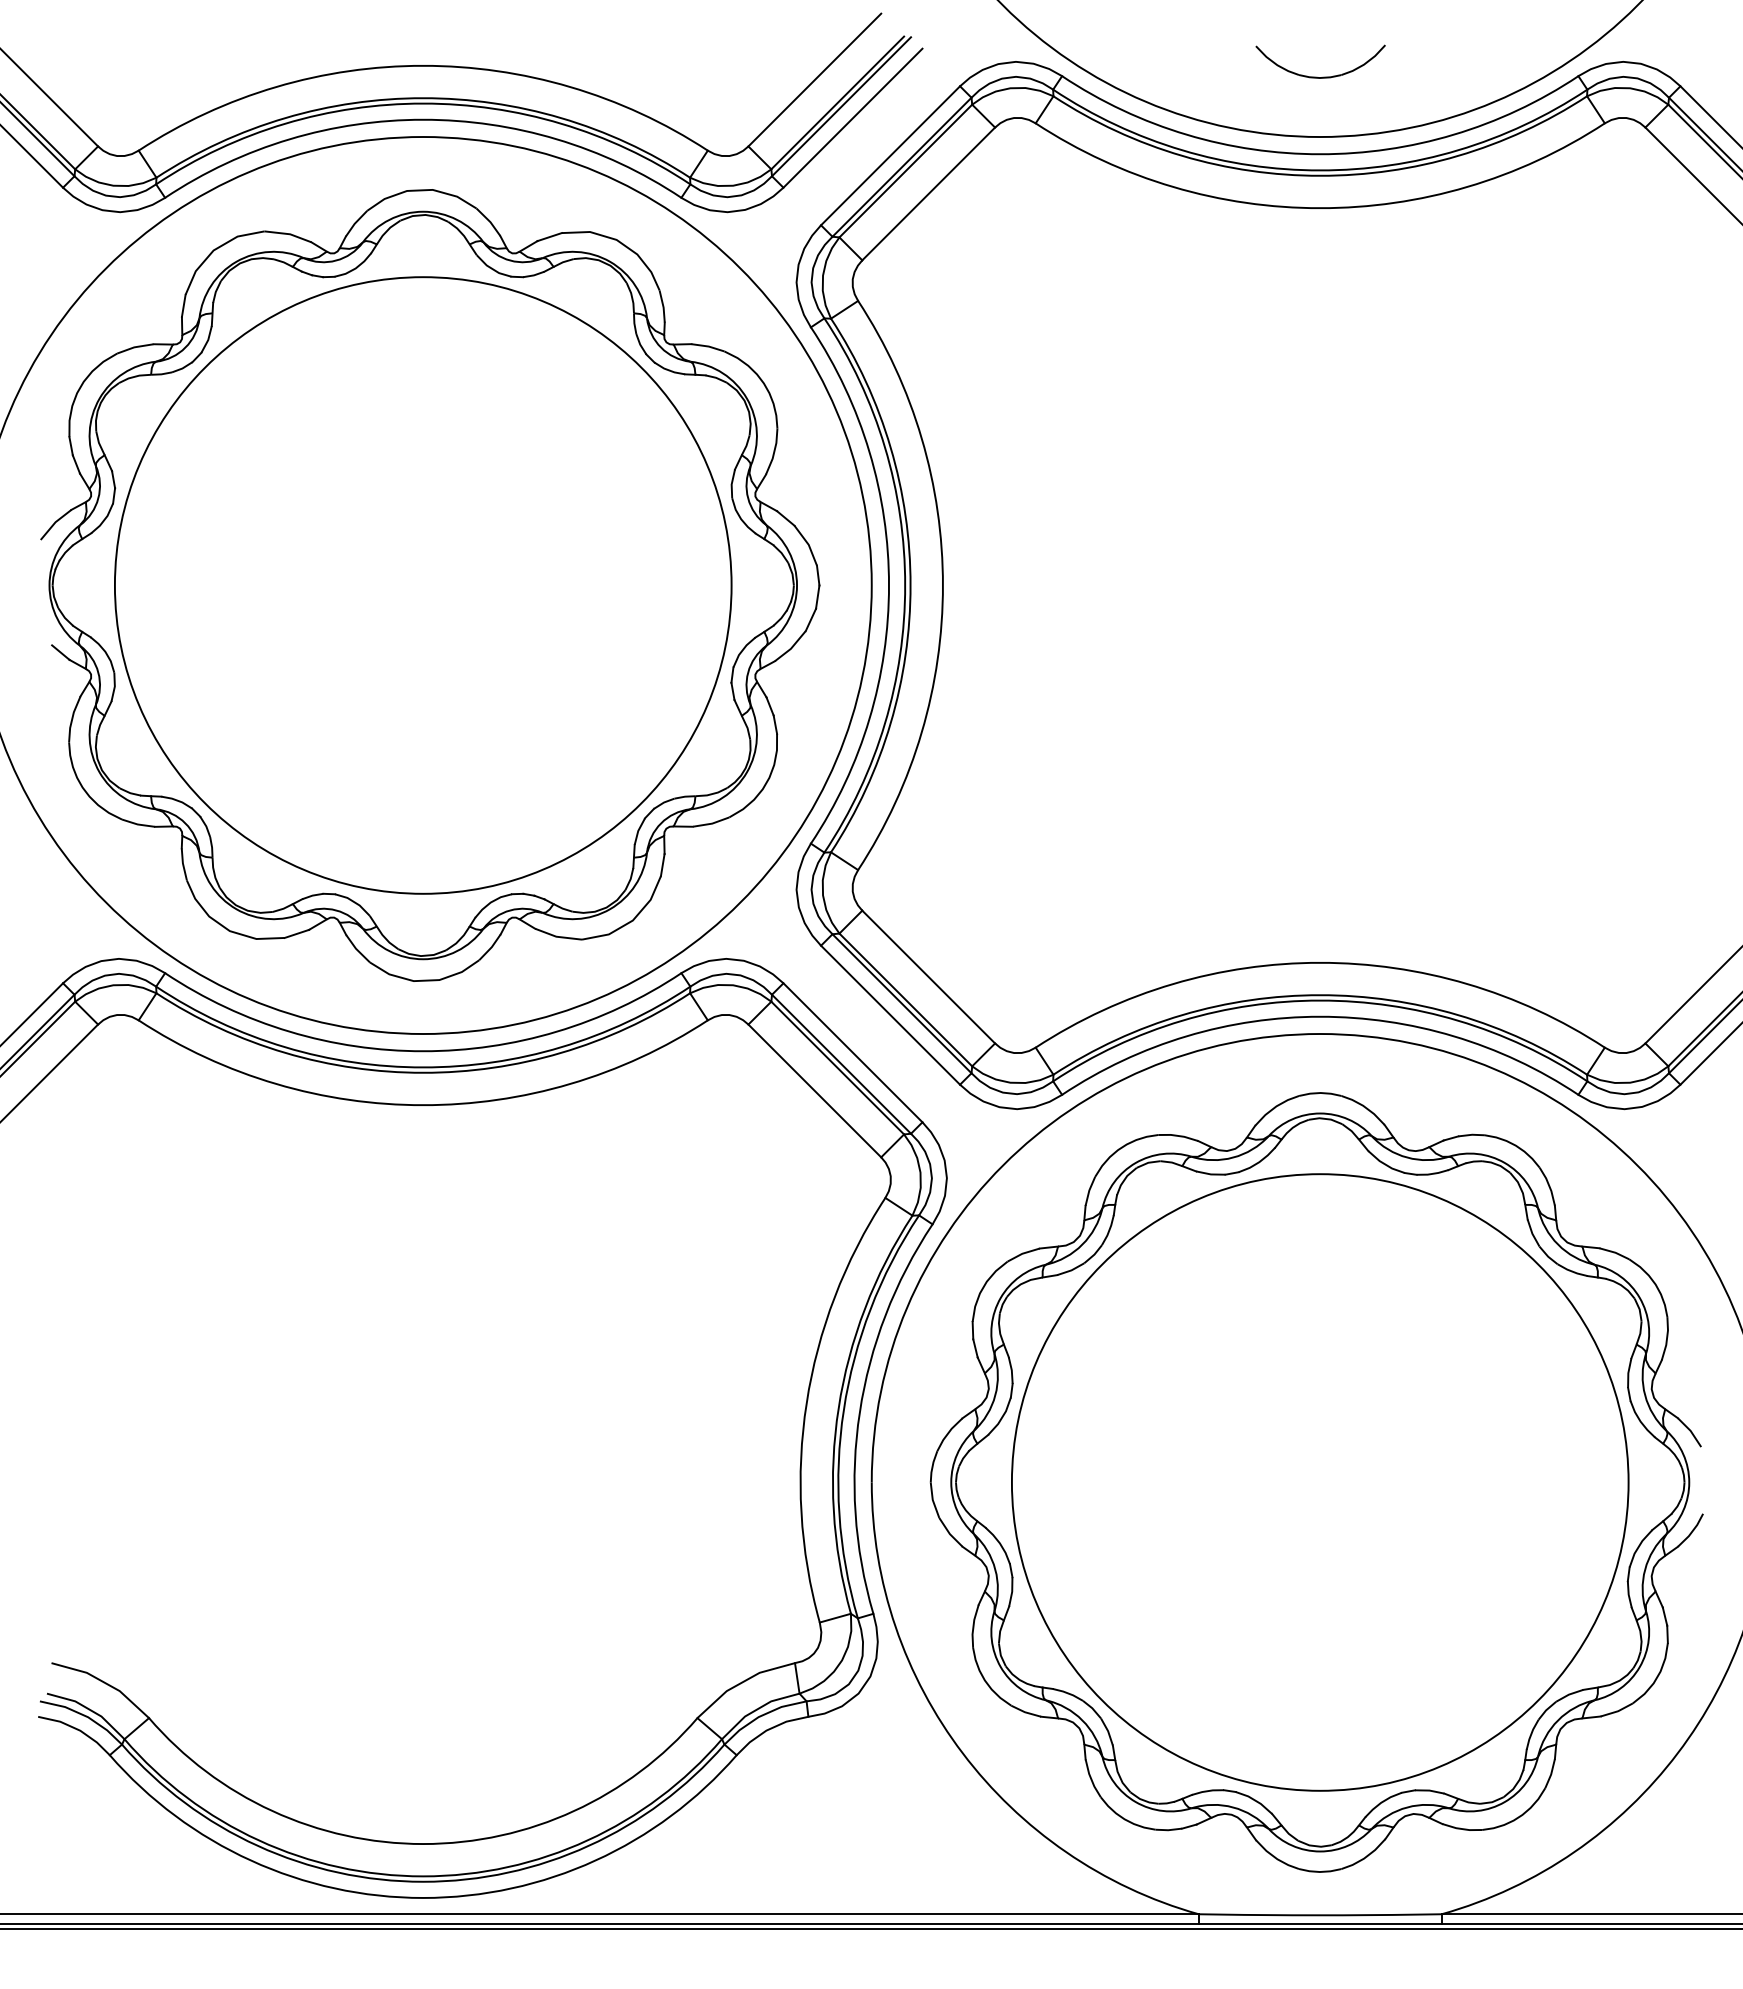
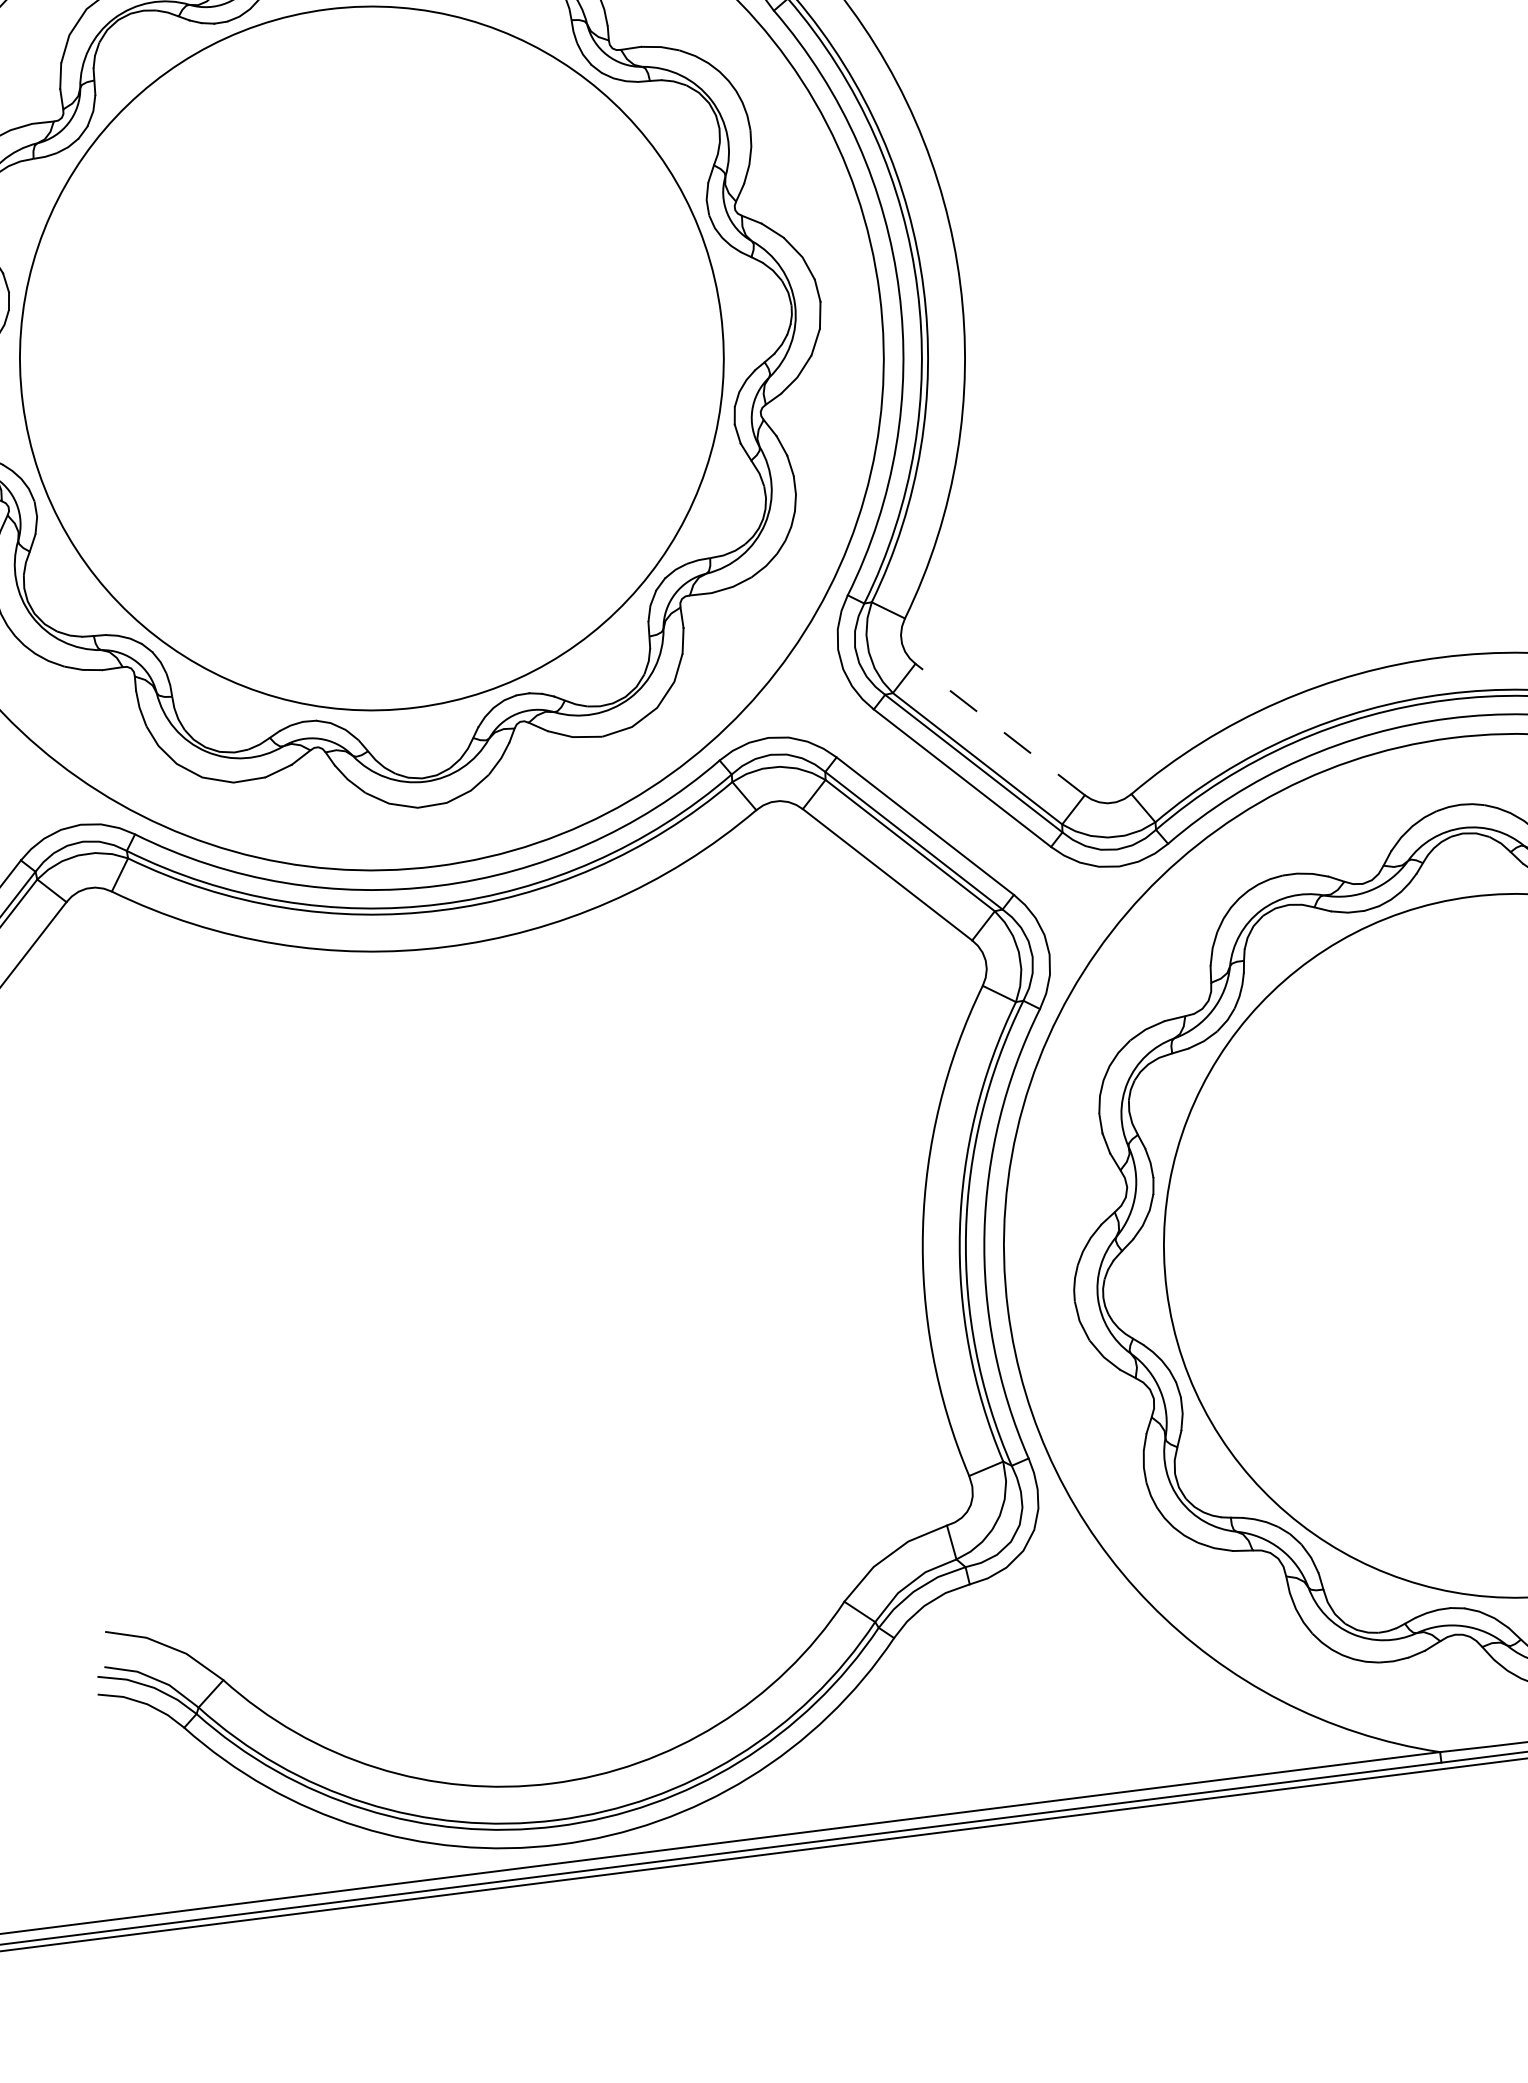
line: (928, 977) -> (1000, 730), solid -> dashed

